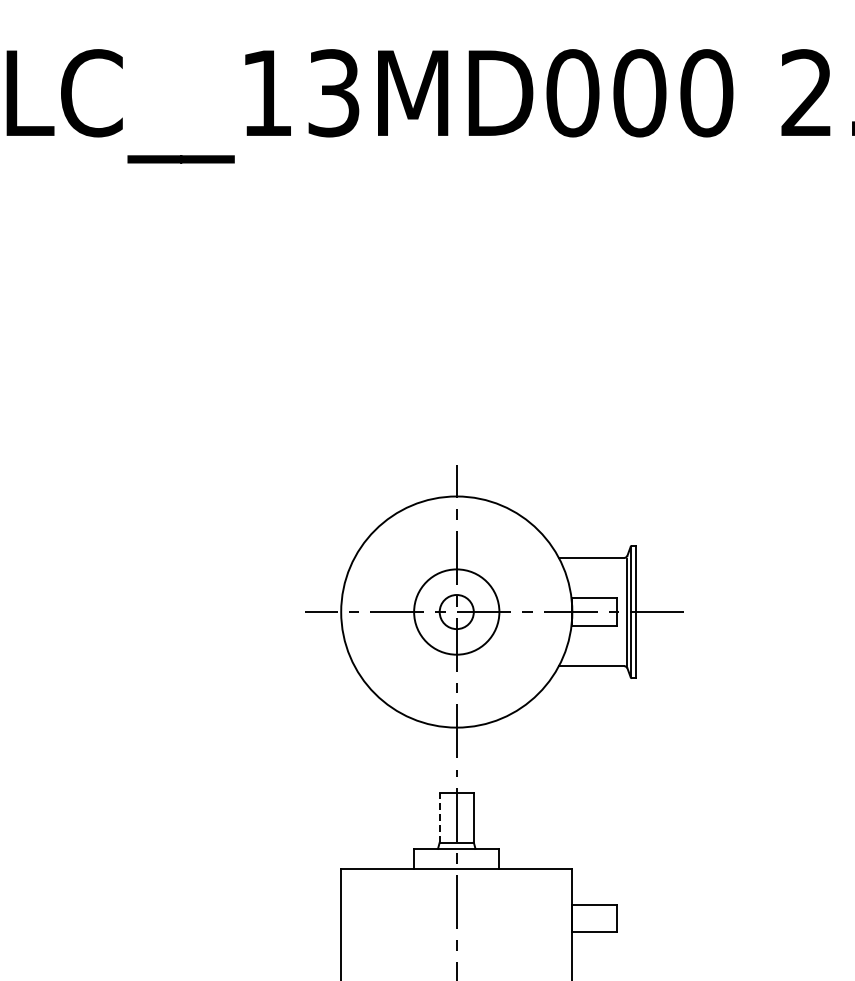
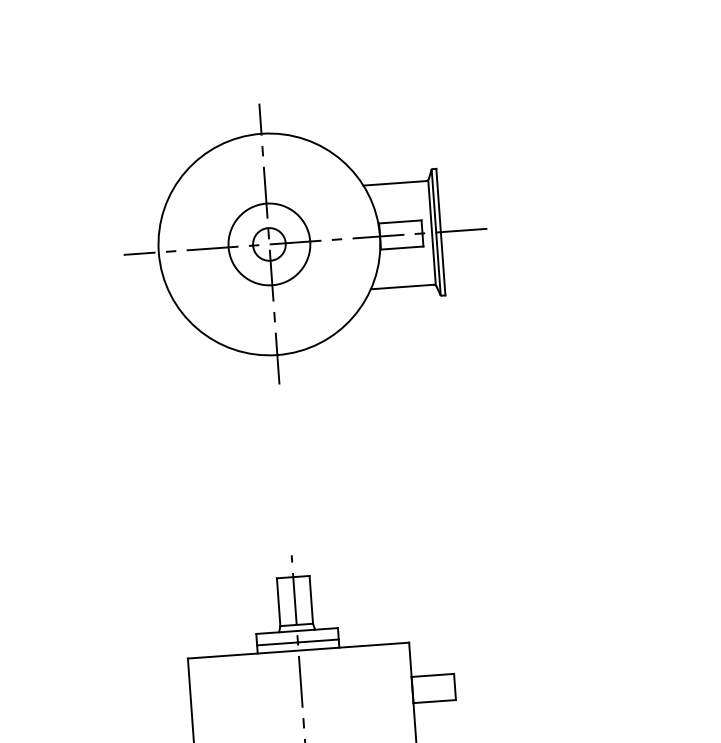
part: (494, 611) -> (305, 241), moved
line: (439, 817) -> (278, 602), dashed -> solid
line: (456, 860) -> (297, 642), added

